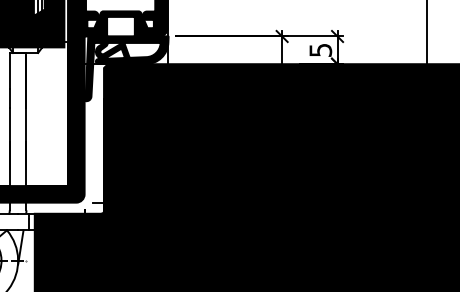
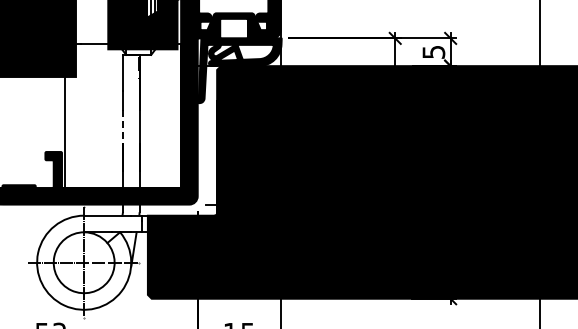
line: (9, 125) -> (122, 127), solid -> dashed

